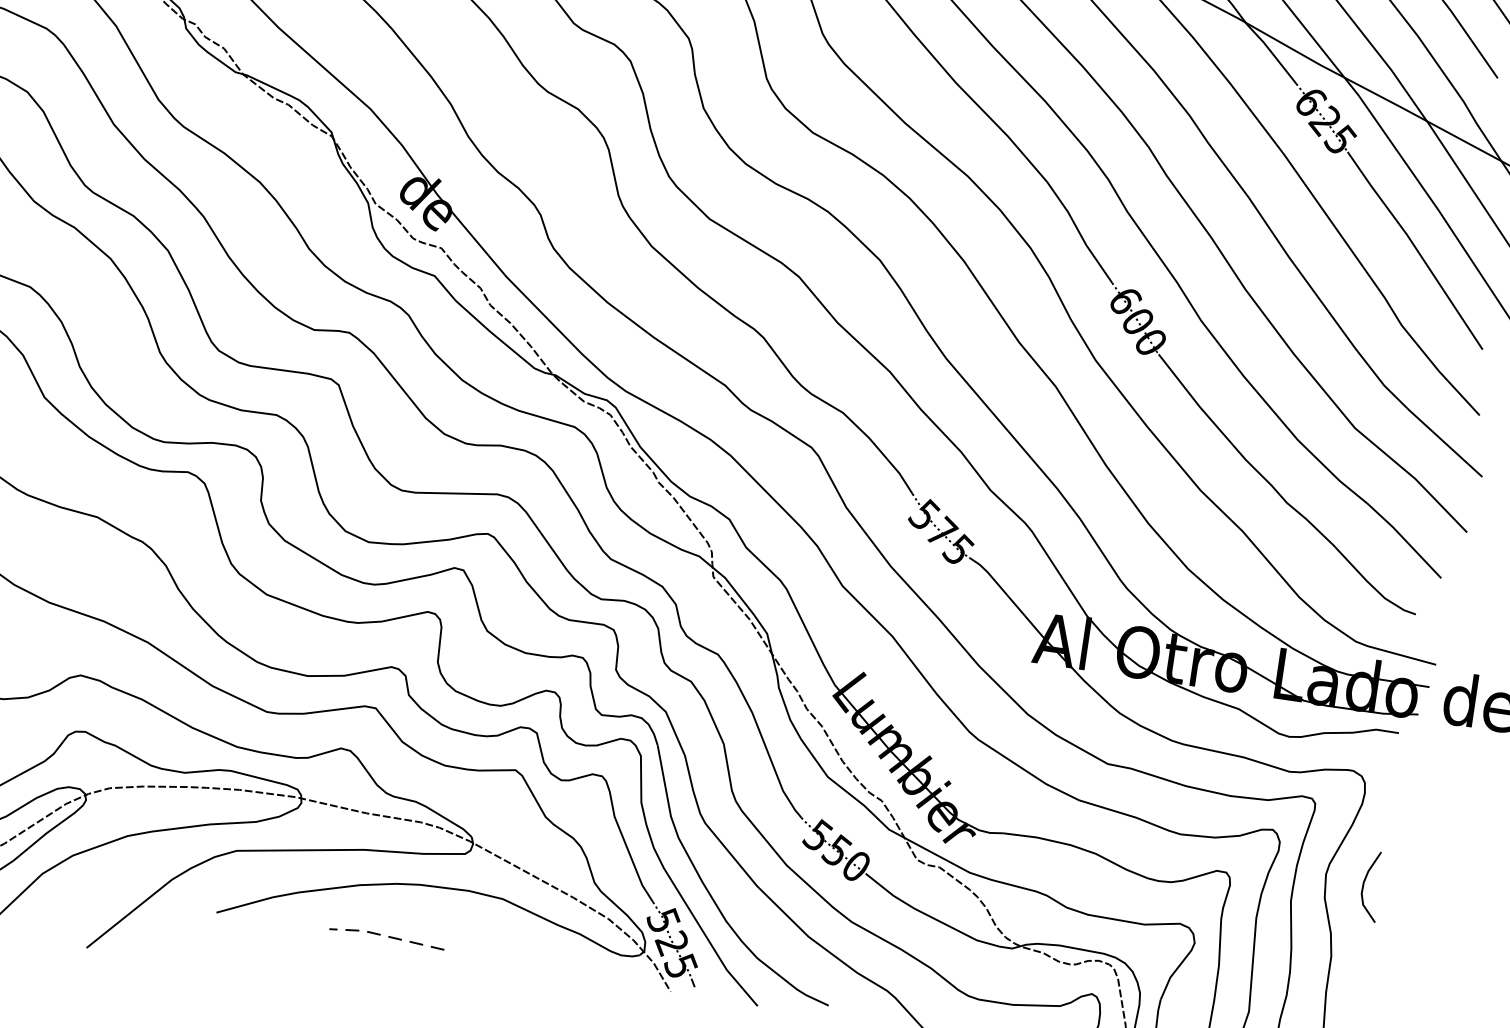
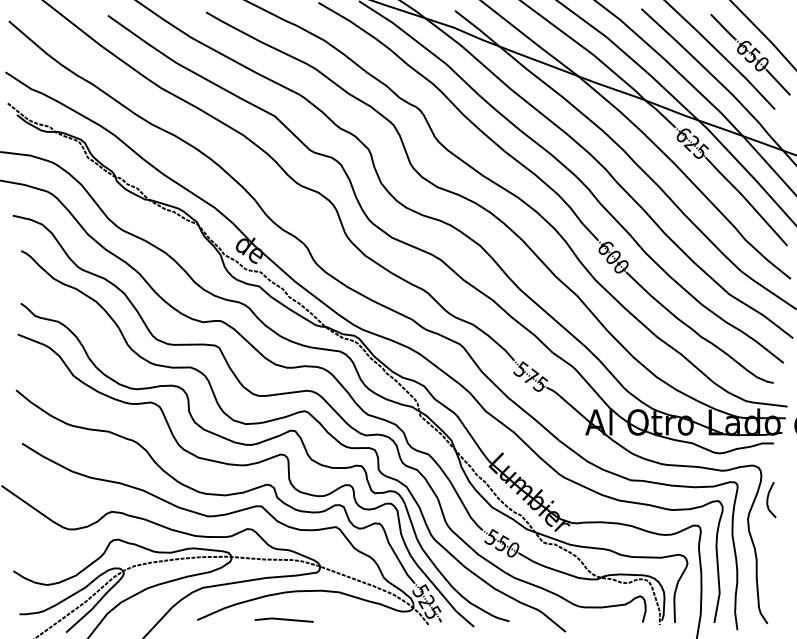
curve: (1365, 886) -> (768, 500), moved
line: (383, 936) -> (282, 619), dashed -> solid

